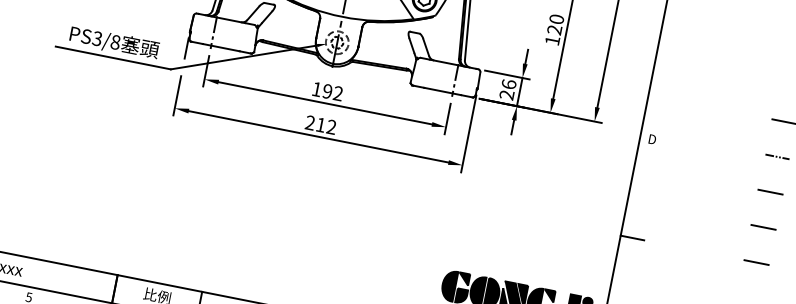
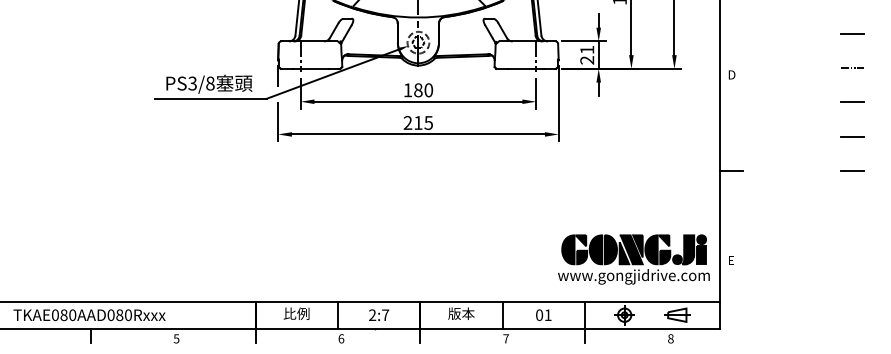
text: (509, 84) -> (587, 49), 26 -> 21
text: (332, 92) -> (423, 90), 192 -> 180
text: (331, 126) -> (428, 122), 212 -> 215

